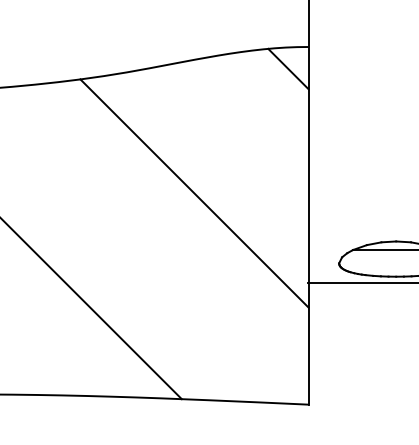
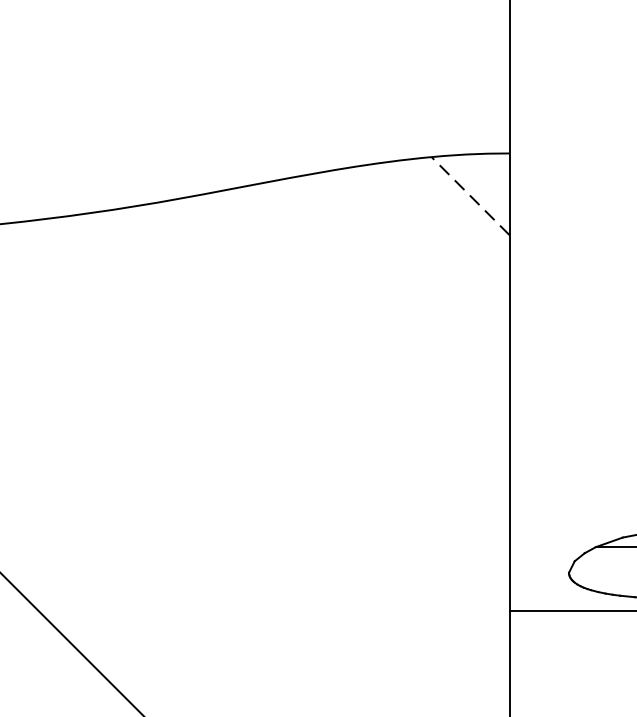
line: (288, 68) -> (470, 195), solid -> dashed
line: (194, 193) -> (288, 437), removed

